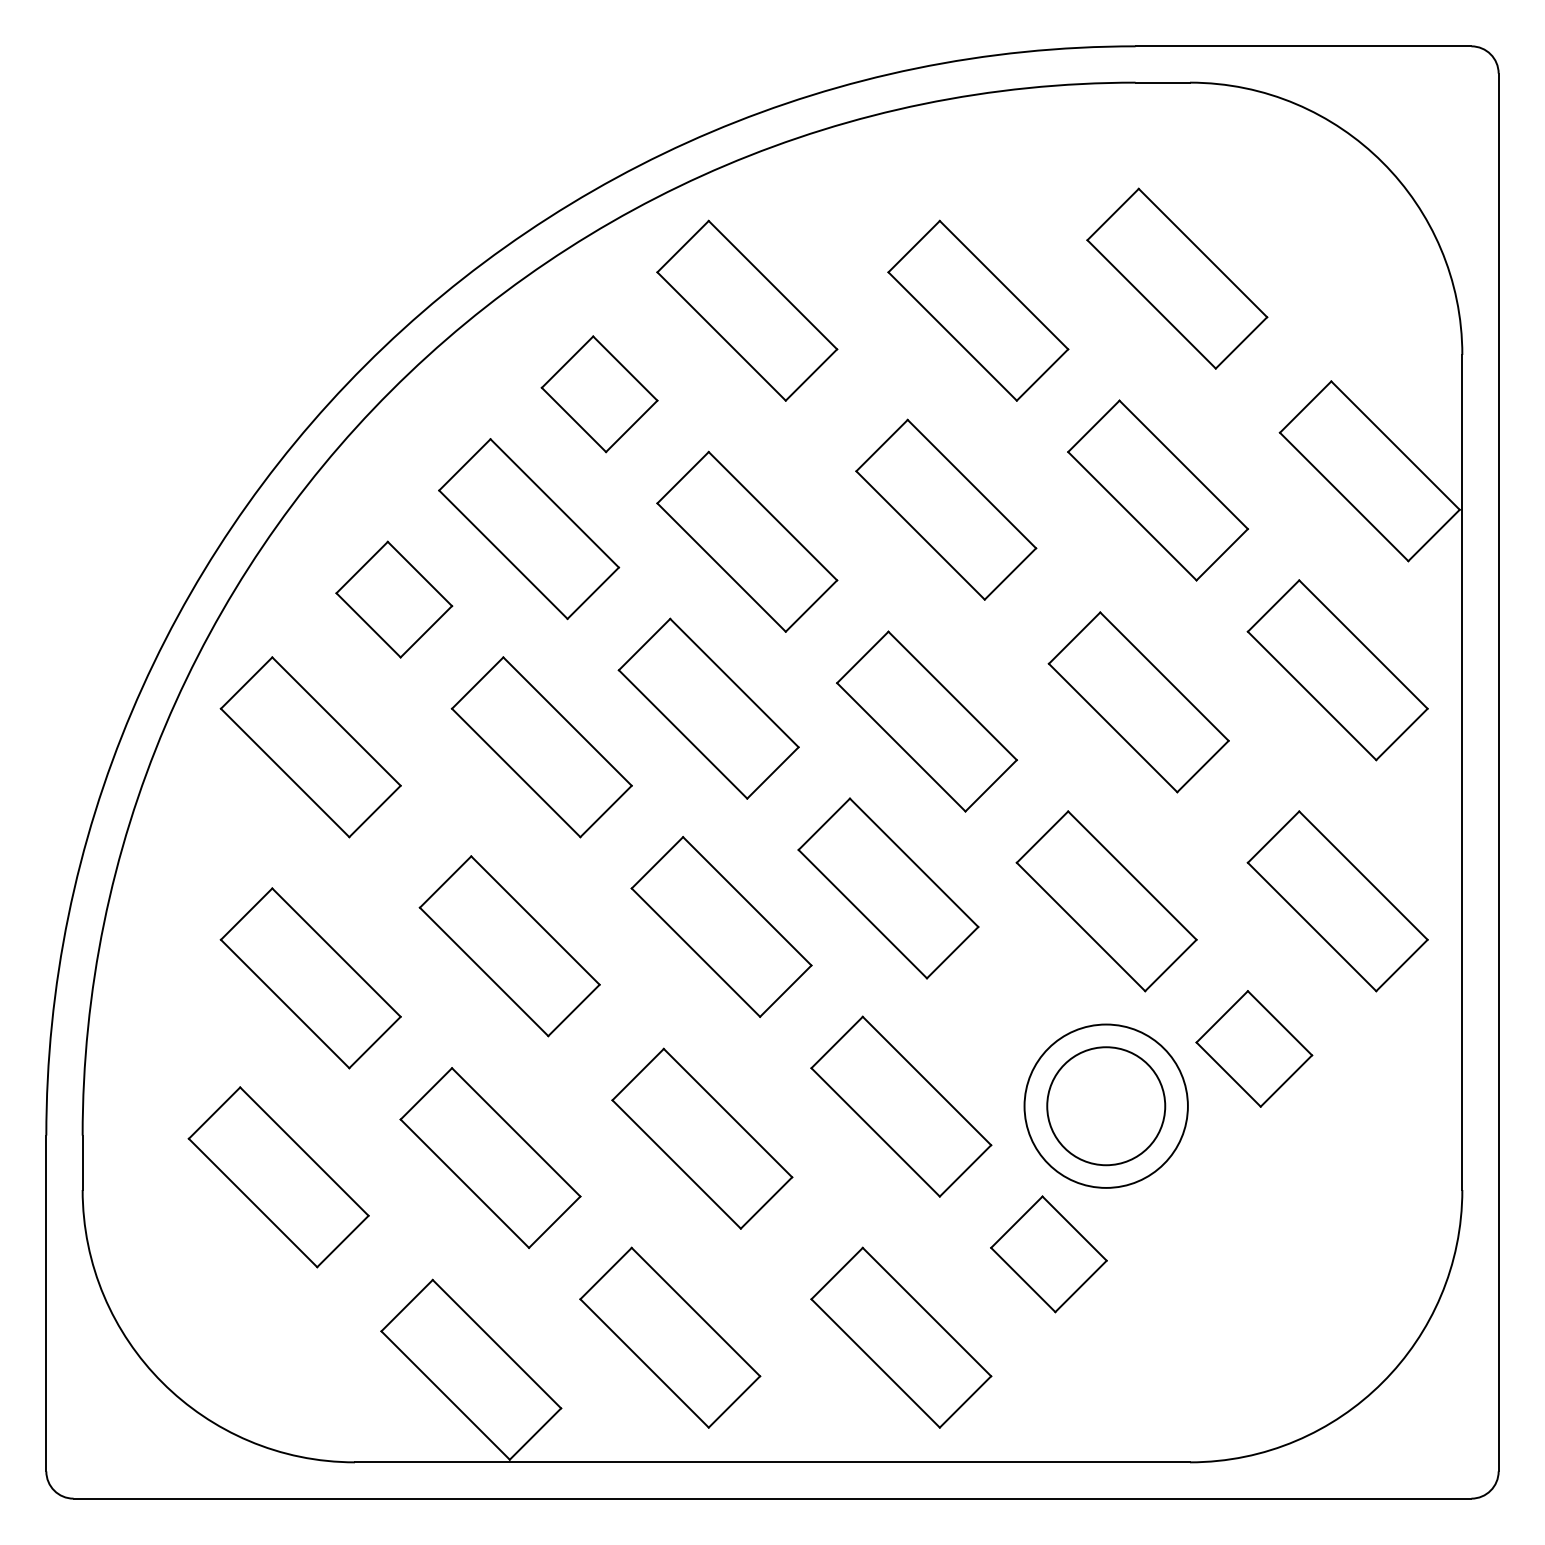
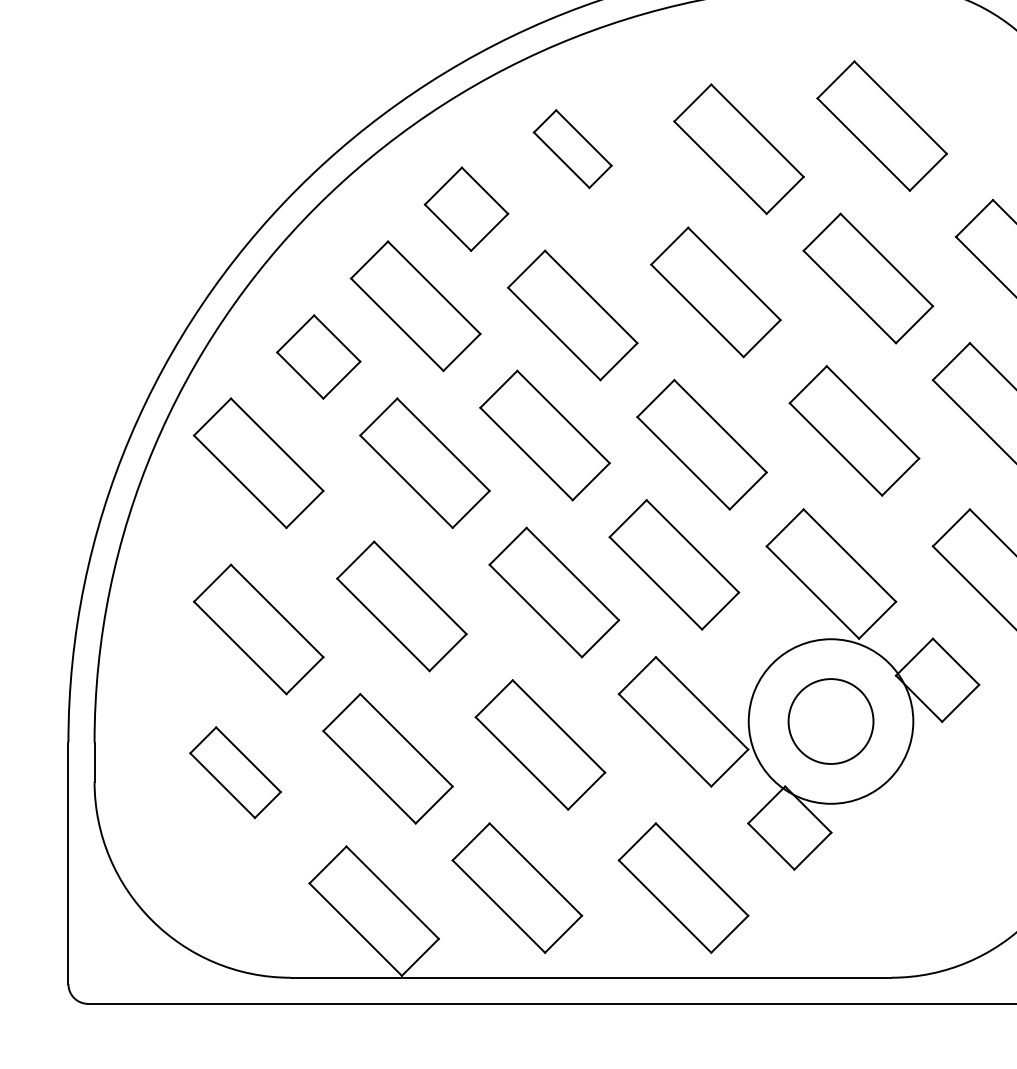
part: (747, 310) -> (572, 148), size x0.6
circle: (1105, 1105) -> (830, 720), size x1.4
part: (278, 1177) -> (235, 772), size x0.7

